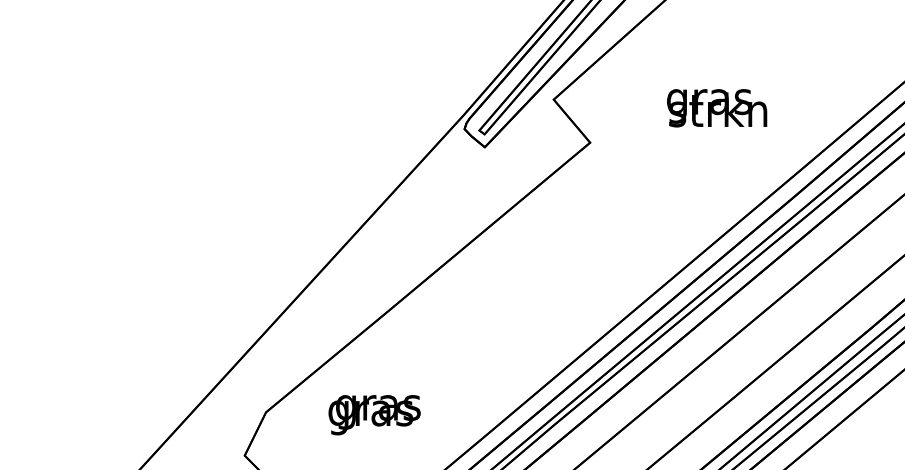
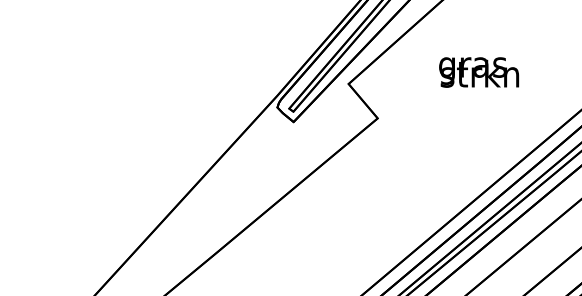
text: (717, 108) -> (479, 72), moved

